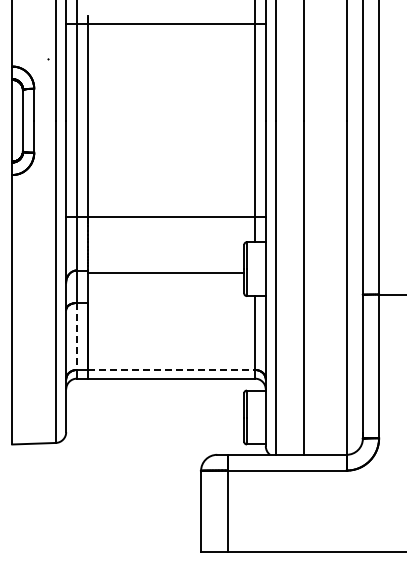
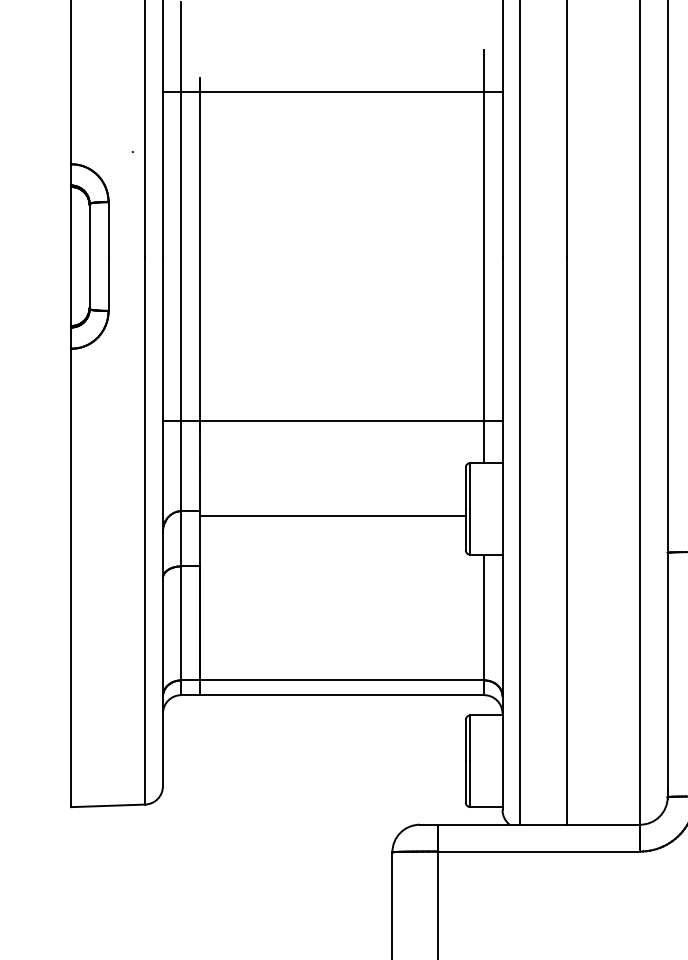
line: (76, 336) -> (180, 623), dashed -> solid
line: (171, 369) -> (342, 679), dashed -> solid

